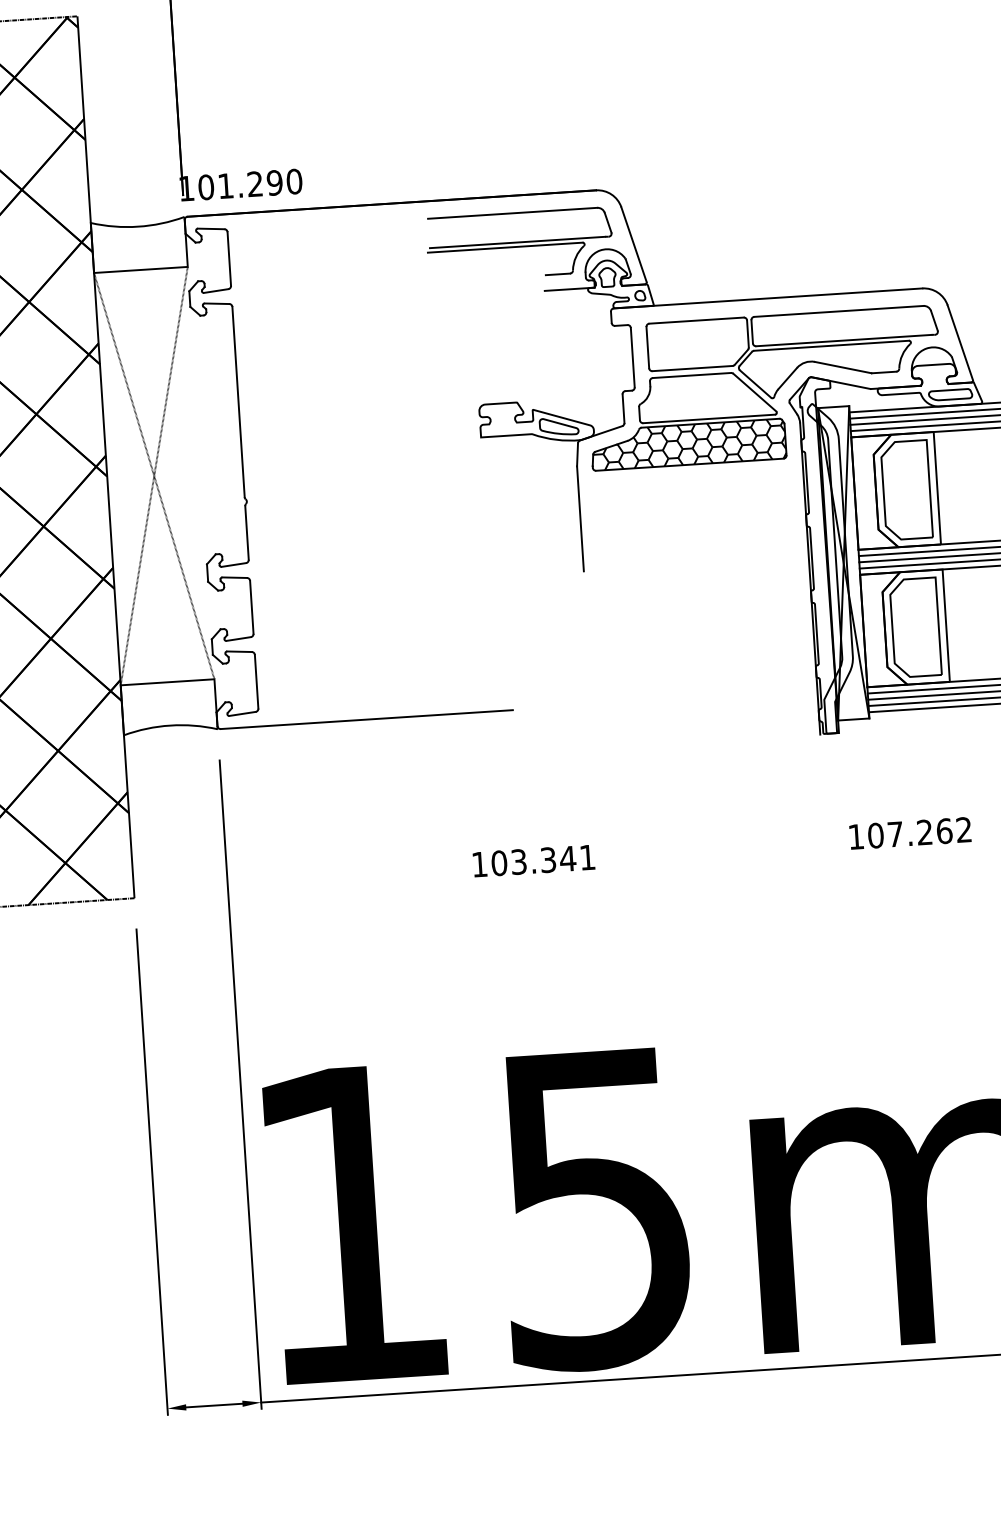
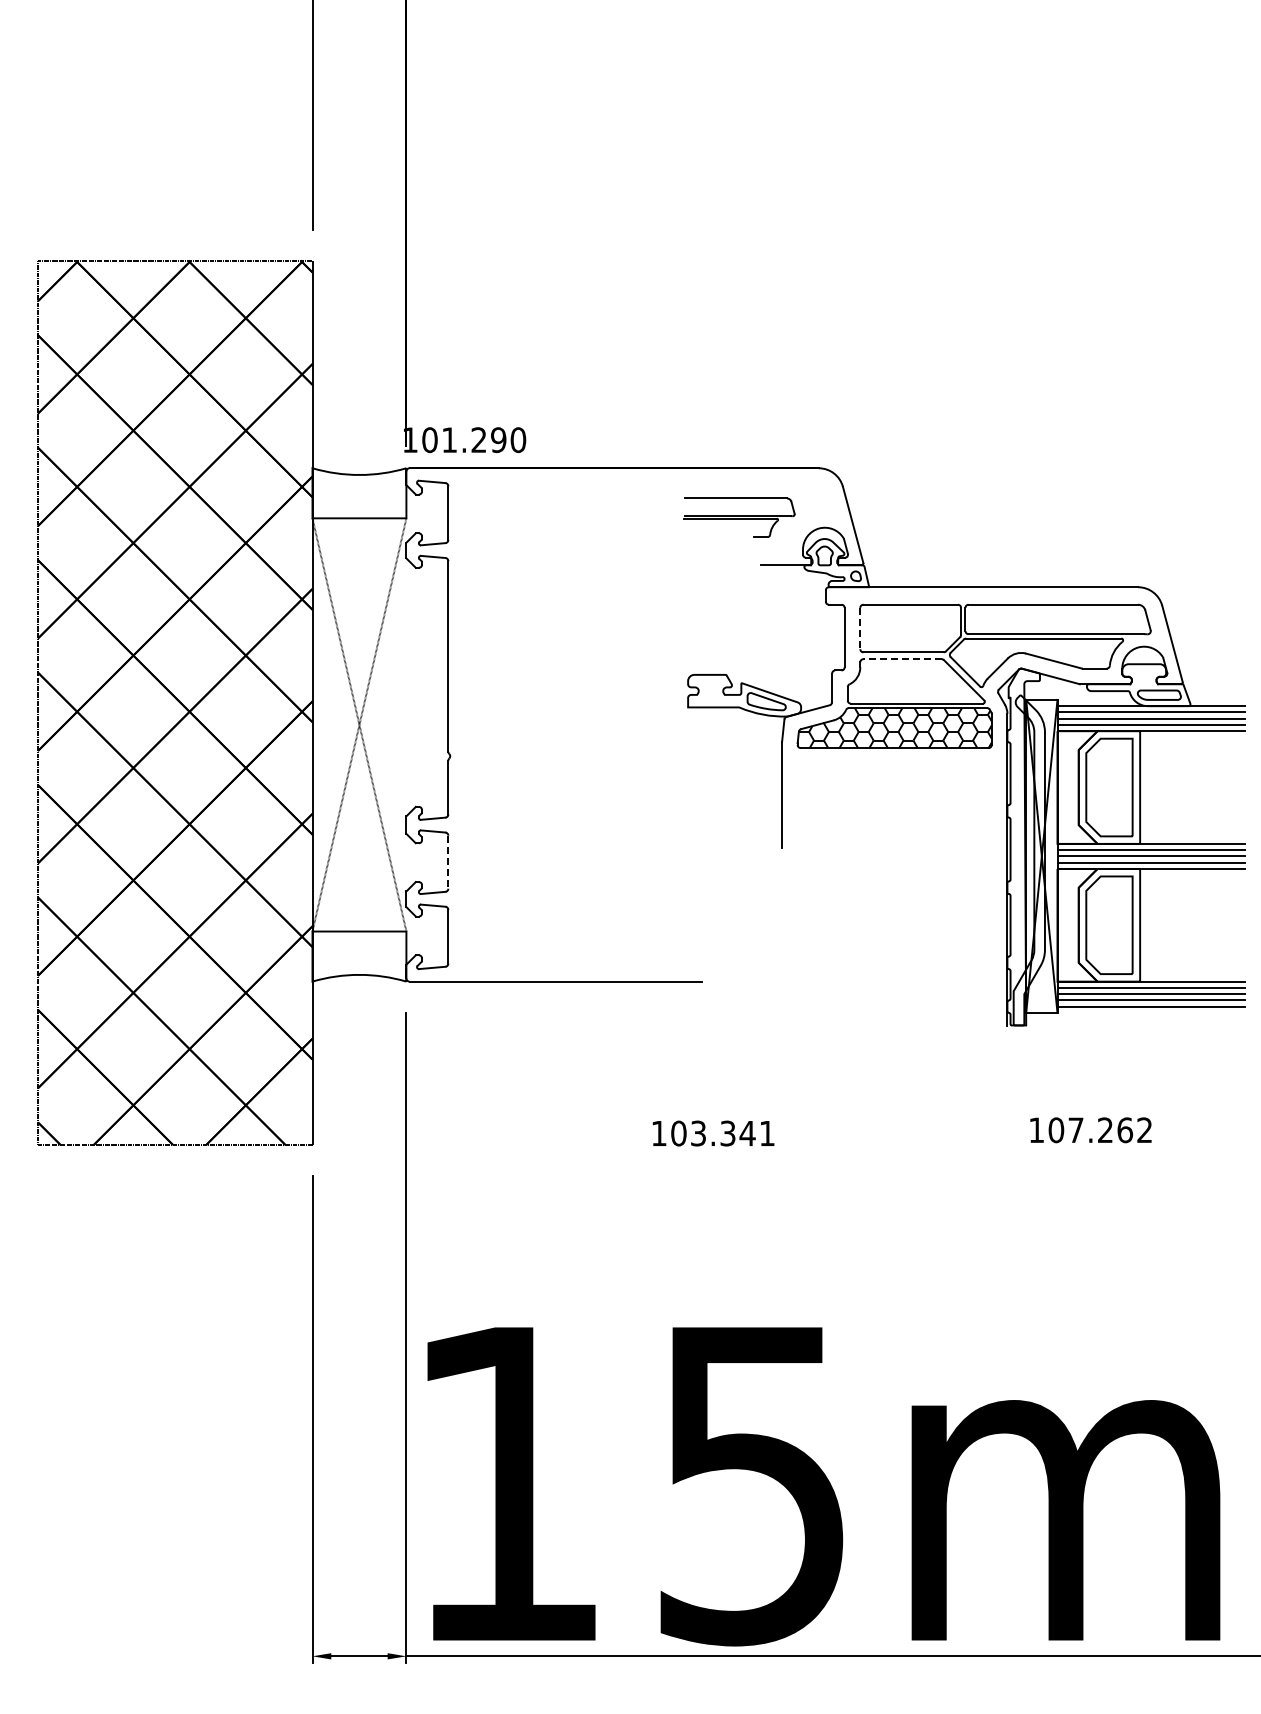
part: (520, 244) -> (739, 517), size x0.6
line: (648, 347) -> (860, 628), solid -> dashed
line: (691, 375) -> (902, 659), solid -> dashed
line: (251, 607) -> (448, 862), solid -> dashed

